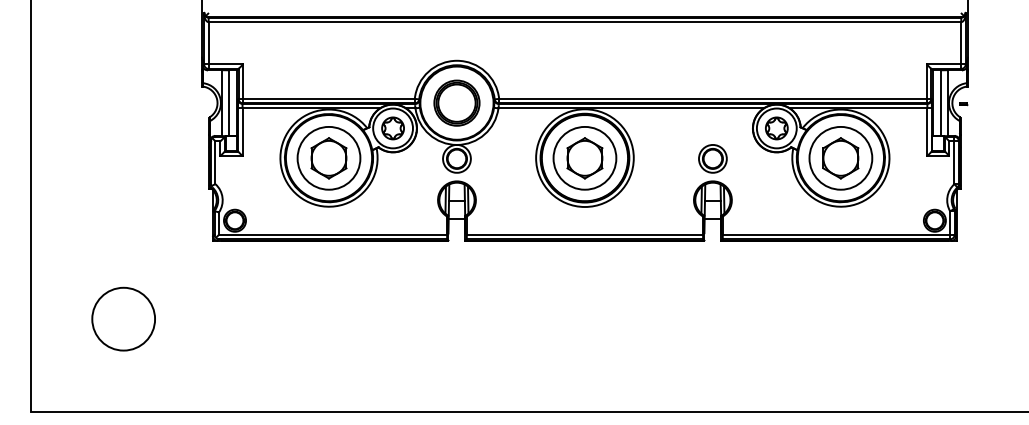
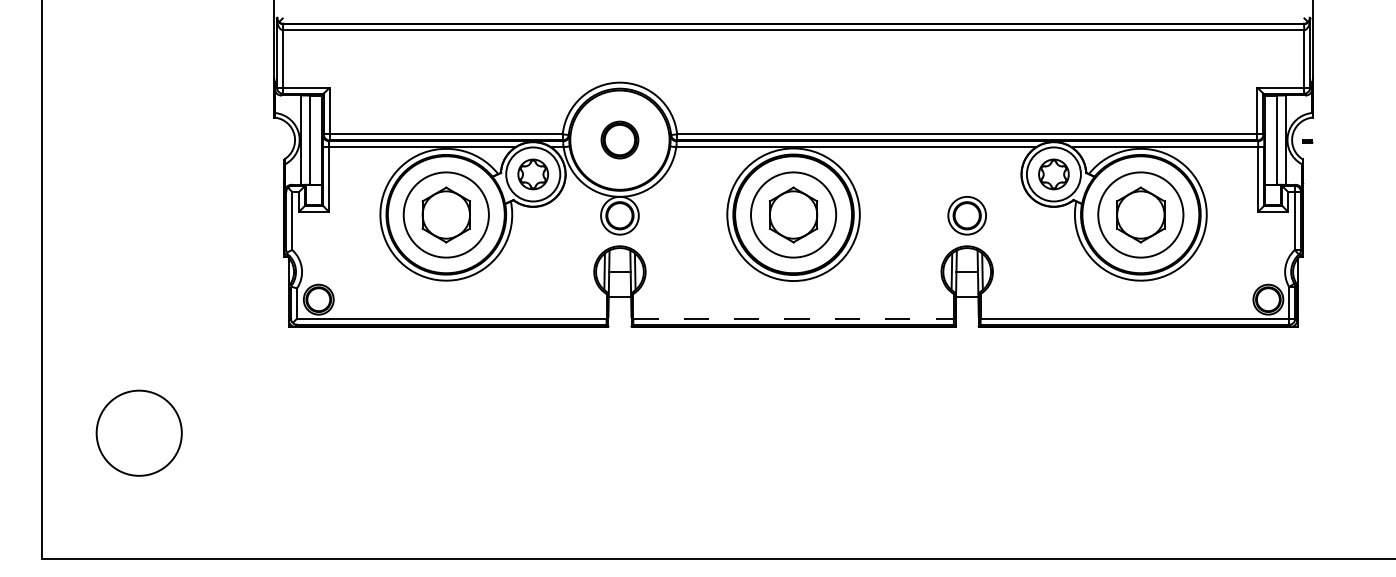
part: (456, 102) -> (619, 139), size x0.6
line: (585, 234) -> (794, 318), solid -> dashed
circle: (123, 318) -> (138, 432), moved

